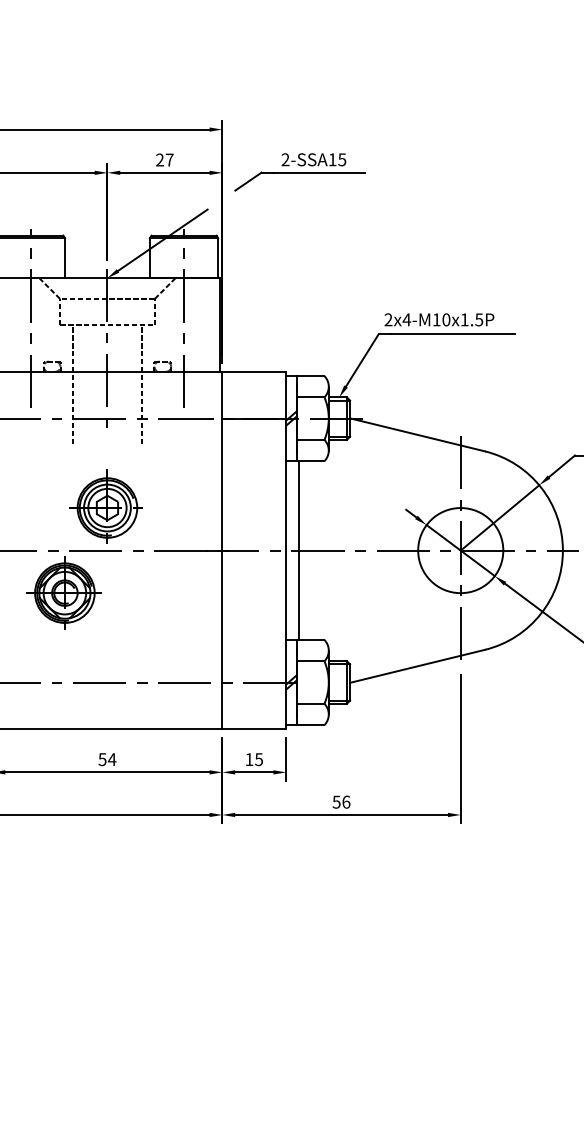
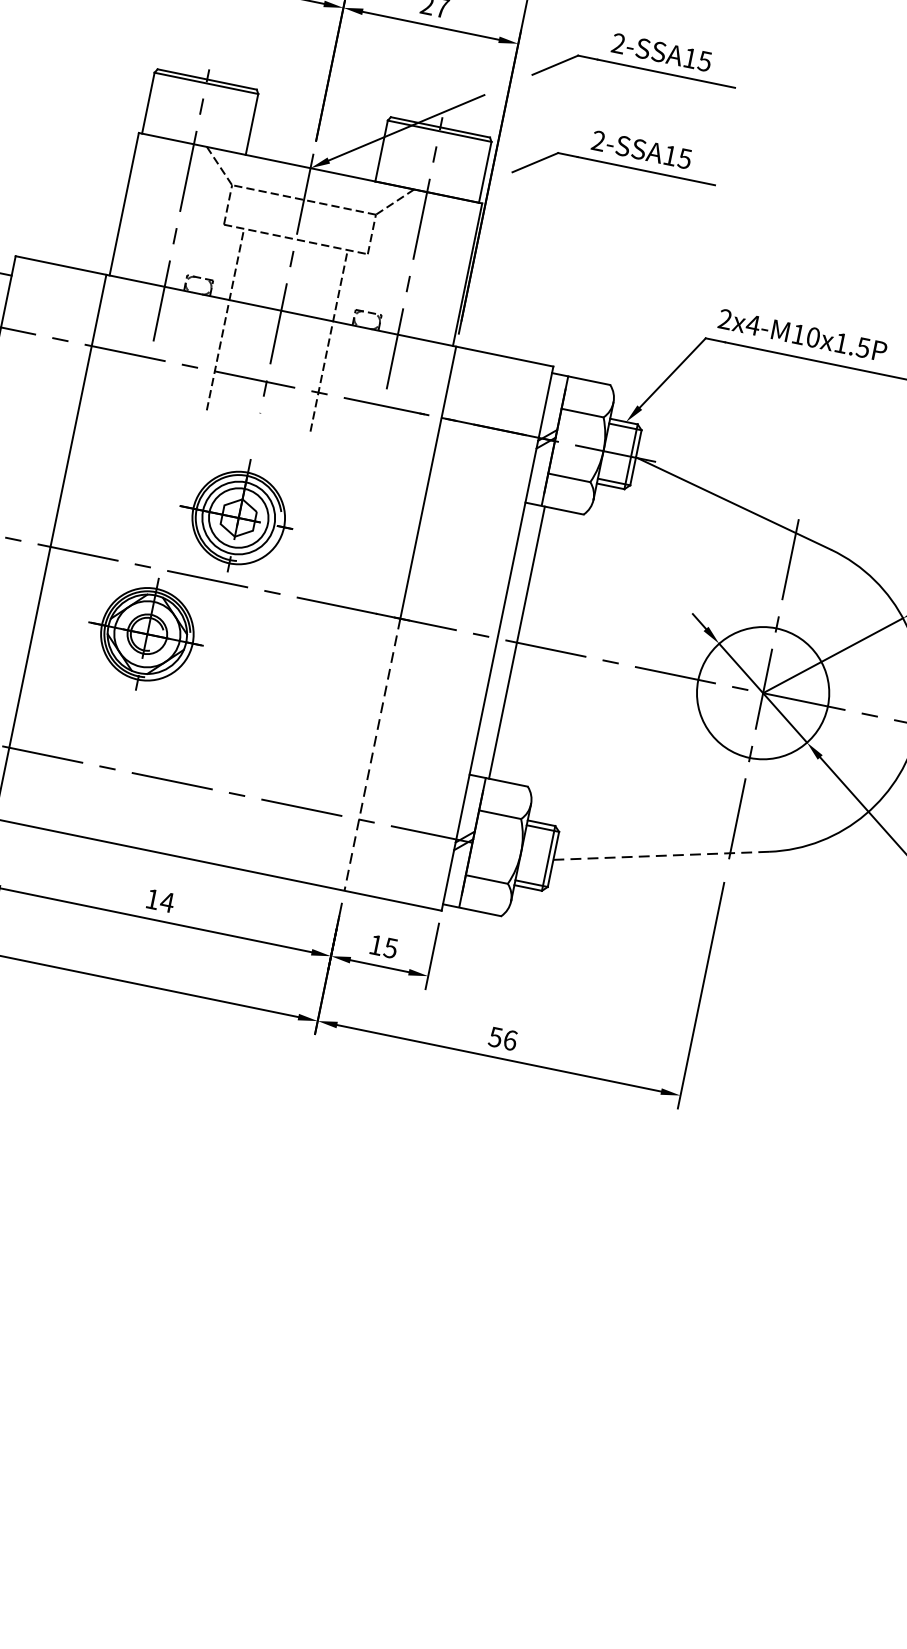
part: (299, 236) -> (615, 164), added
line: (222, 640) -> (372, 755), solid -> dashed
line: (418, 666) -> (662, 856), solid -> dashed
text: (102, 759) -> (152, 899), 54 -> 14

